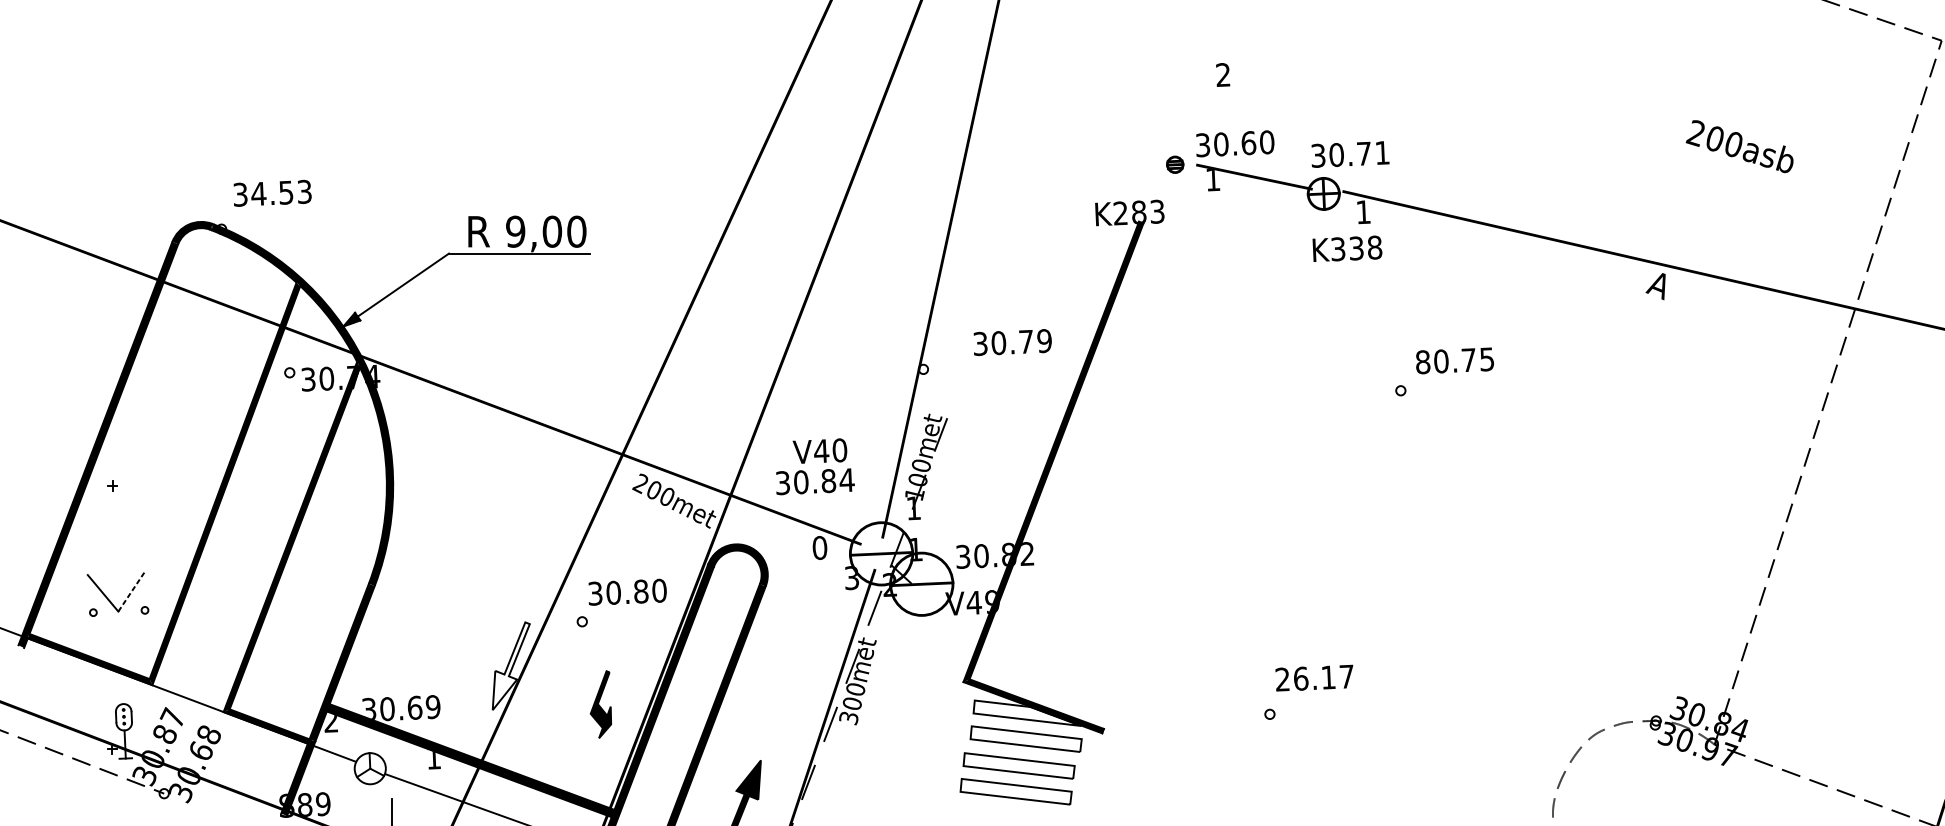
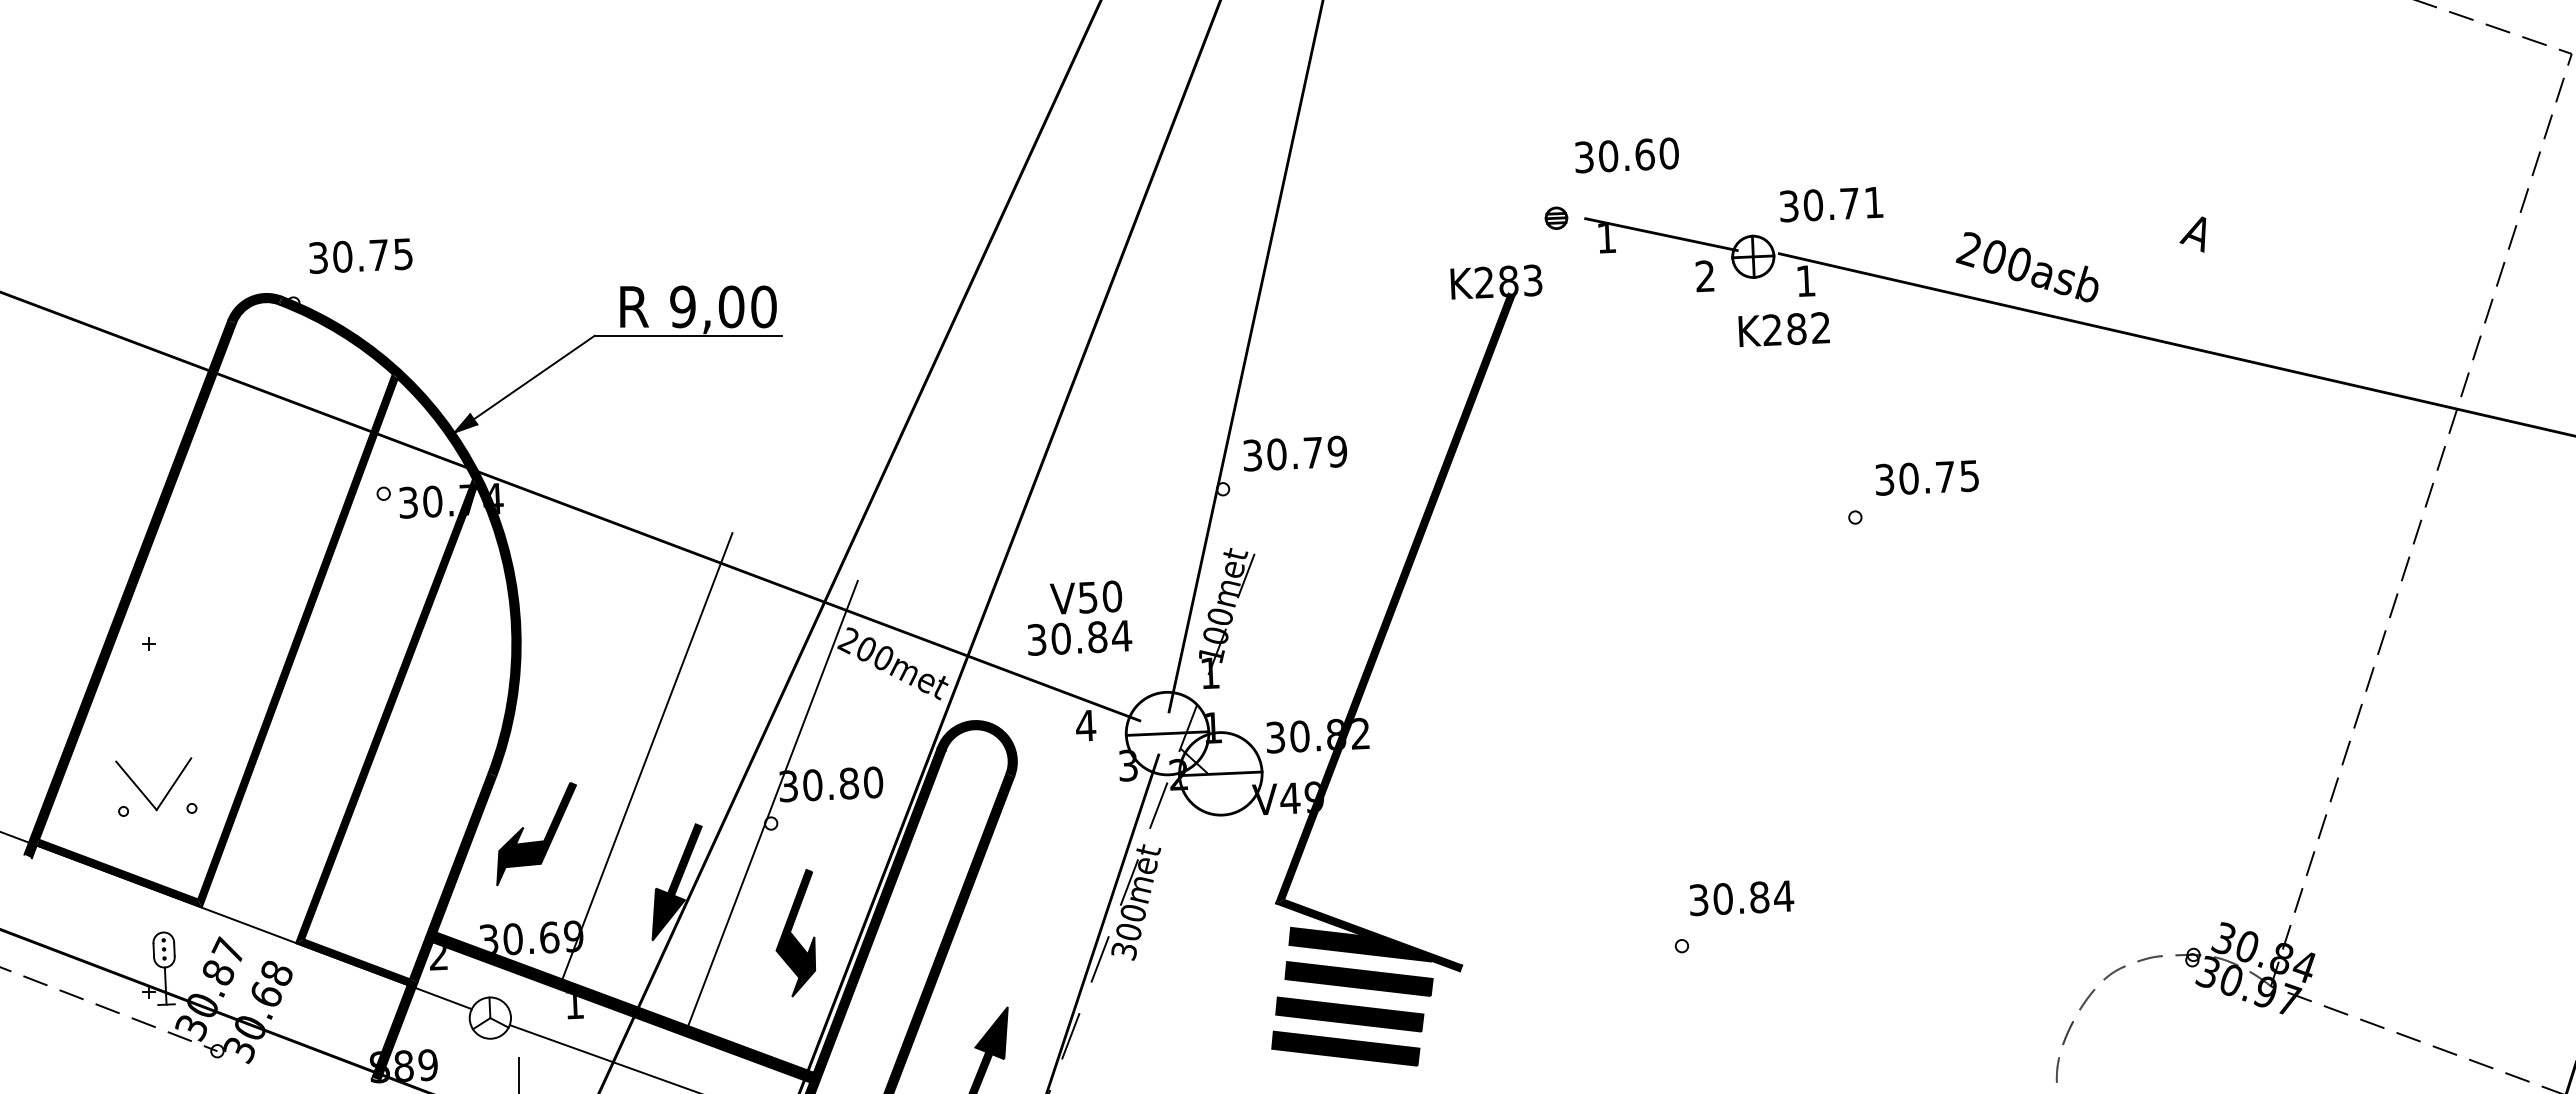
text: (1222, 75) -> (1704, 276), moved
text: (1234, 143) -> (1626, 155), moved
text: (1739, 146) -> (2026, 267), moved
text: (1350, 154) -> (1831, 204), moved
text: (281, 192) -> (372, 255), 34.53 -> 30.75
text: (1356, 248) -> (1796, 329), K338 -> K282
text: (1655, 286) -> (2192, 234), moved
text: (1012, 342) -> (1295, 453), moved
text: (1422, 362) -> (1884, 479), 80.75 -> 30.75
text: (821, 451) -> (1088, 597), V40 -> V50
text: (820, 547) -> (1086, 725), 0 -> 4
line: (488, 572) -> (646, 758), added
line: (131, 591) -> (174, 783), dashed -> solid
line: (582, 608) -> (771, 805), added
part: (407, 634) -> (539, 840), added
fill: (510, 666) -> (676, 882), added
text: (1314, 678) -> (1741, 898), 26.17 -> 30.84
part: (600, 704) -> (795, 933), size x1.43
fill: (1027, 713) -> (1360, 944), added
fill: (1025, 739) -> (1358, 979), added
fill: (1018, 765) -> (1349, 1014), added
fill: (1015, 791) -> (1345, 1048), added

